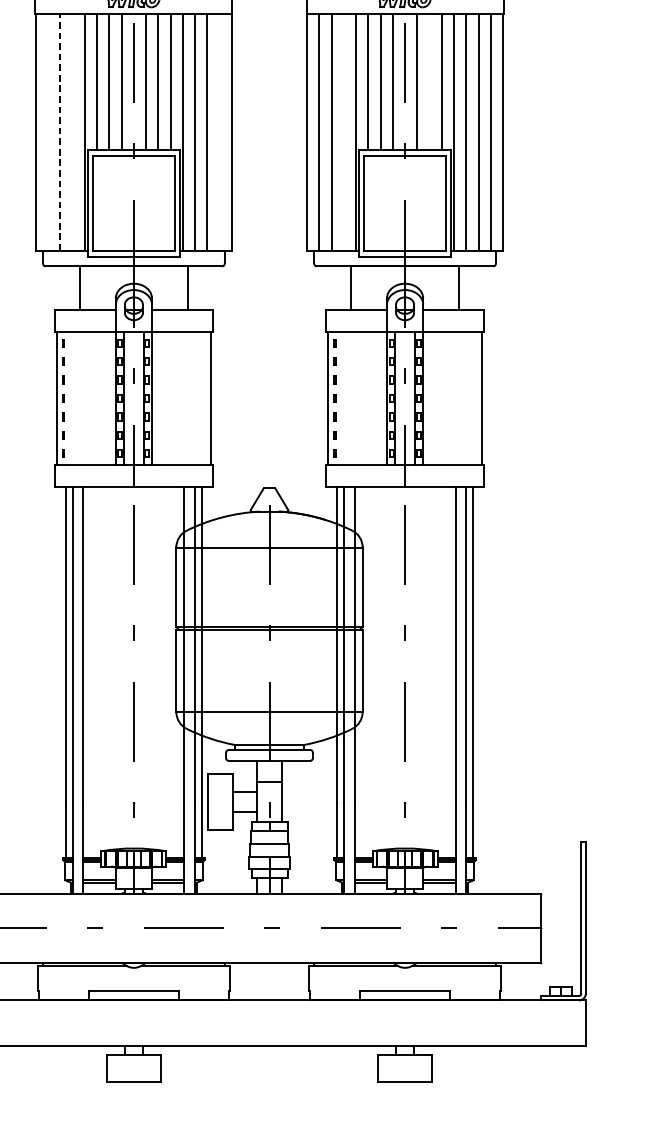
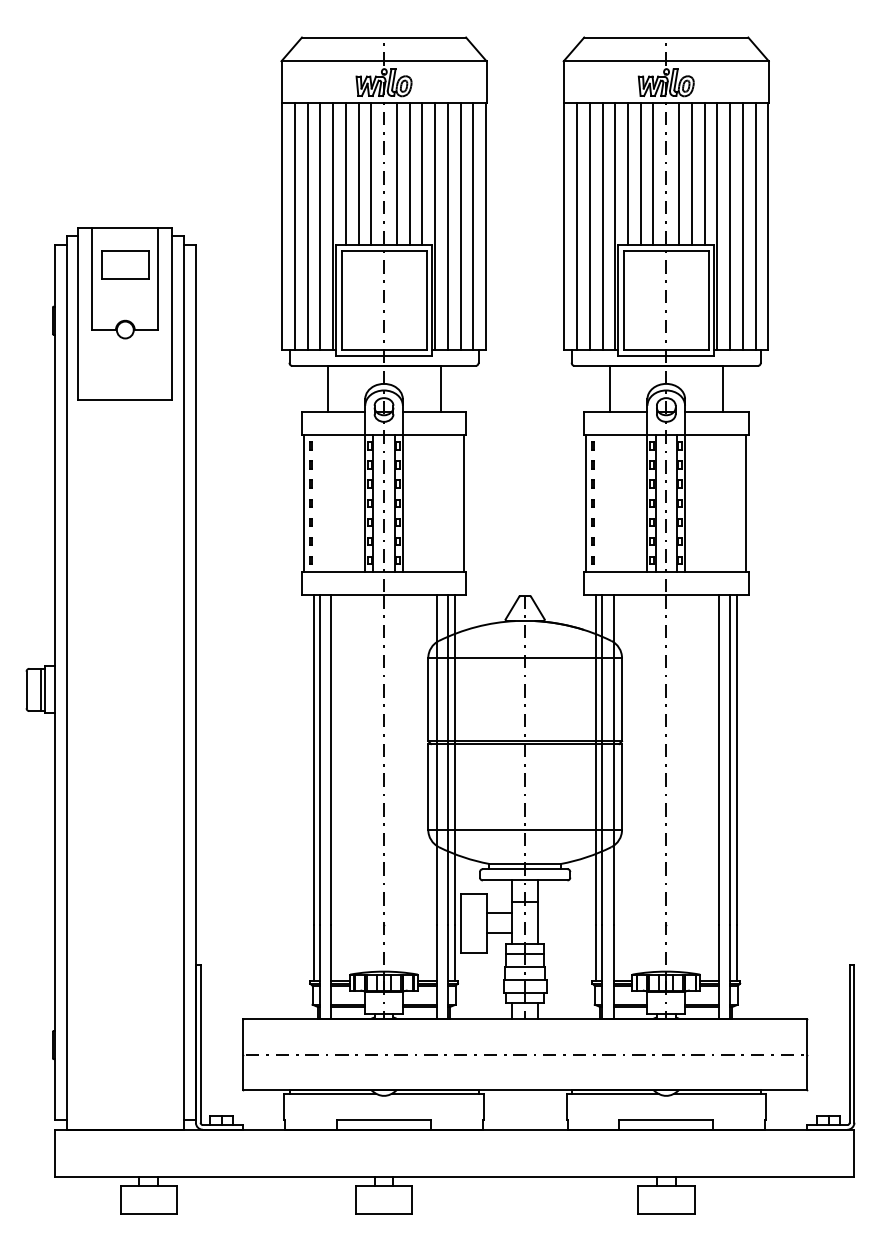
line: (429, 81) -> (691, 173), added
line: (60, 131) -> (307, 225), dashed -> solid
line: (47, 132) -> (294, 226), added
line: (72, 132) -> (320, 226), added
line: (219, 132) -> (473, 226), added
line: (343, 132) -> (602, 226), added

